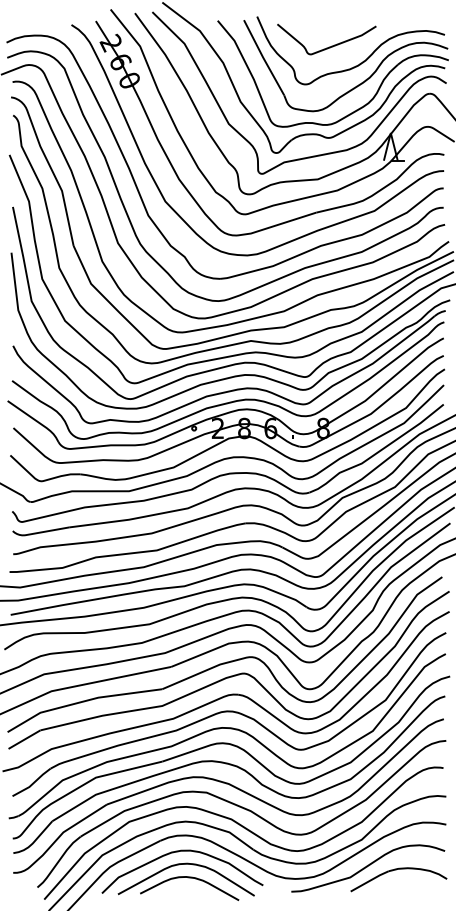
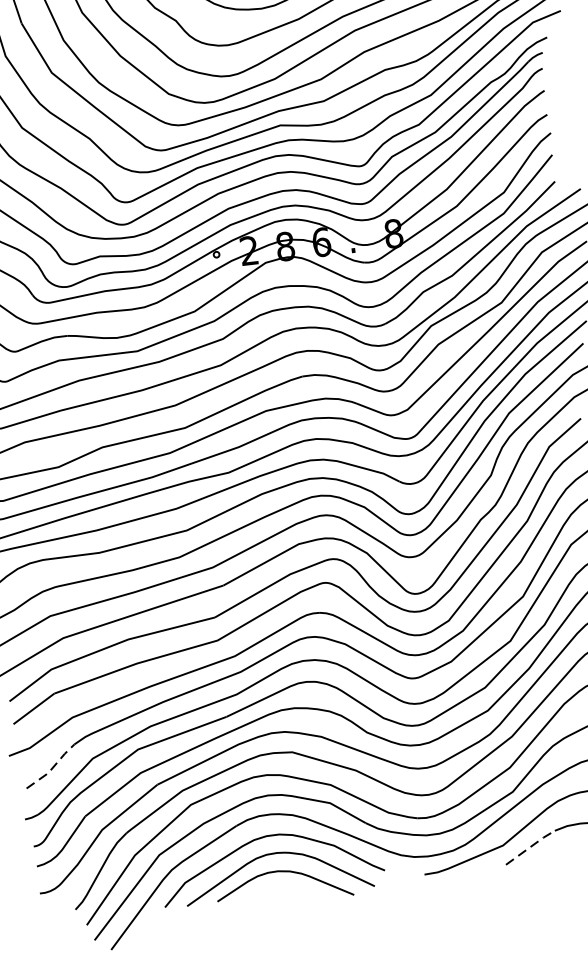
line: (32, 783) -> (51, 767), solid -> dashed
line: (370, 880) -> (531, 846), solid -> dashed

